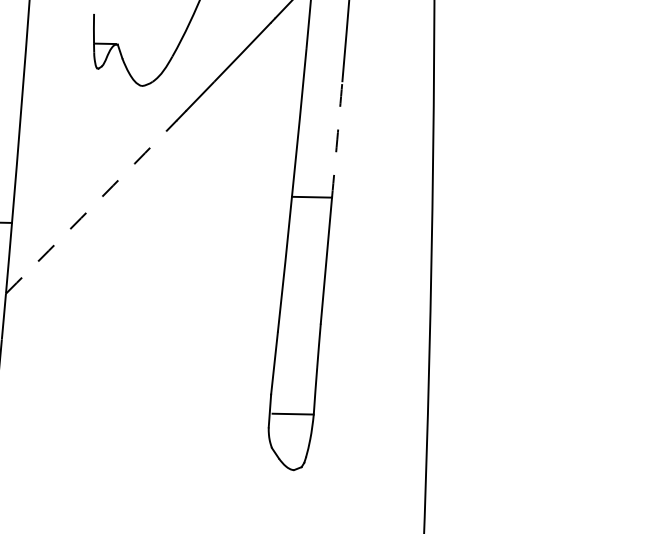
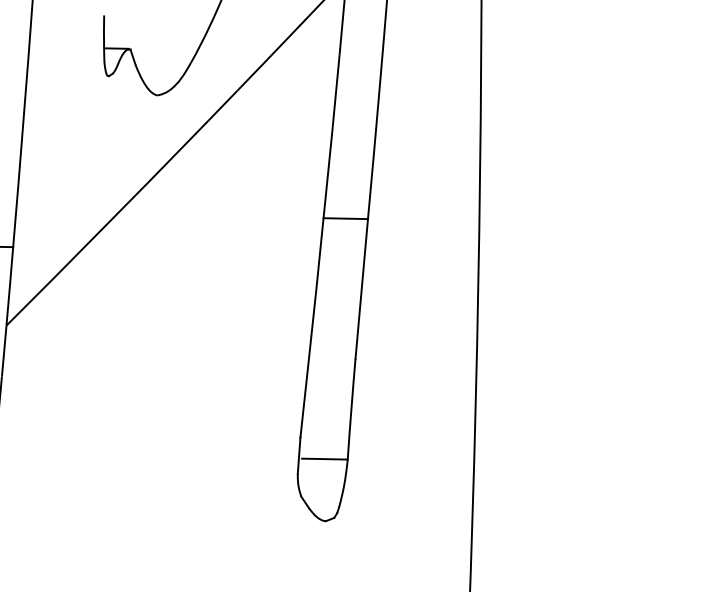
arc: (337, 140) -> (373, 155), dashed -> solid
arc: (91, 207) -> (101, 229), dashed -> solid

